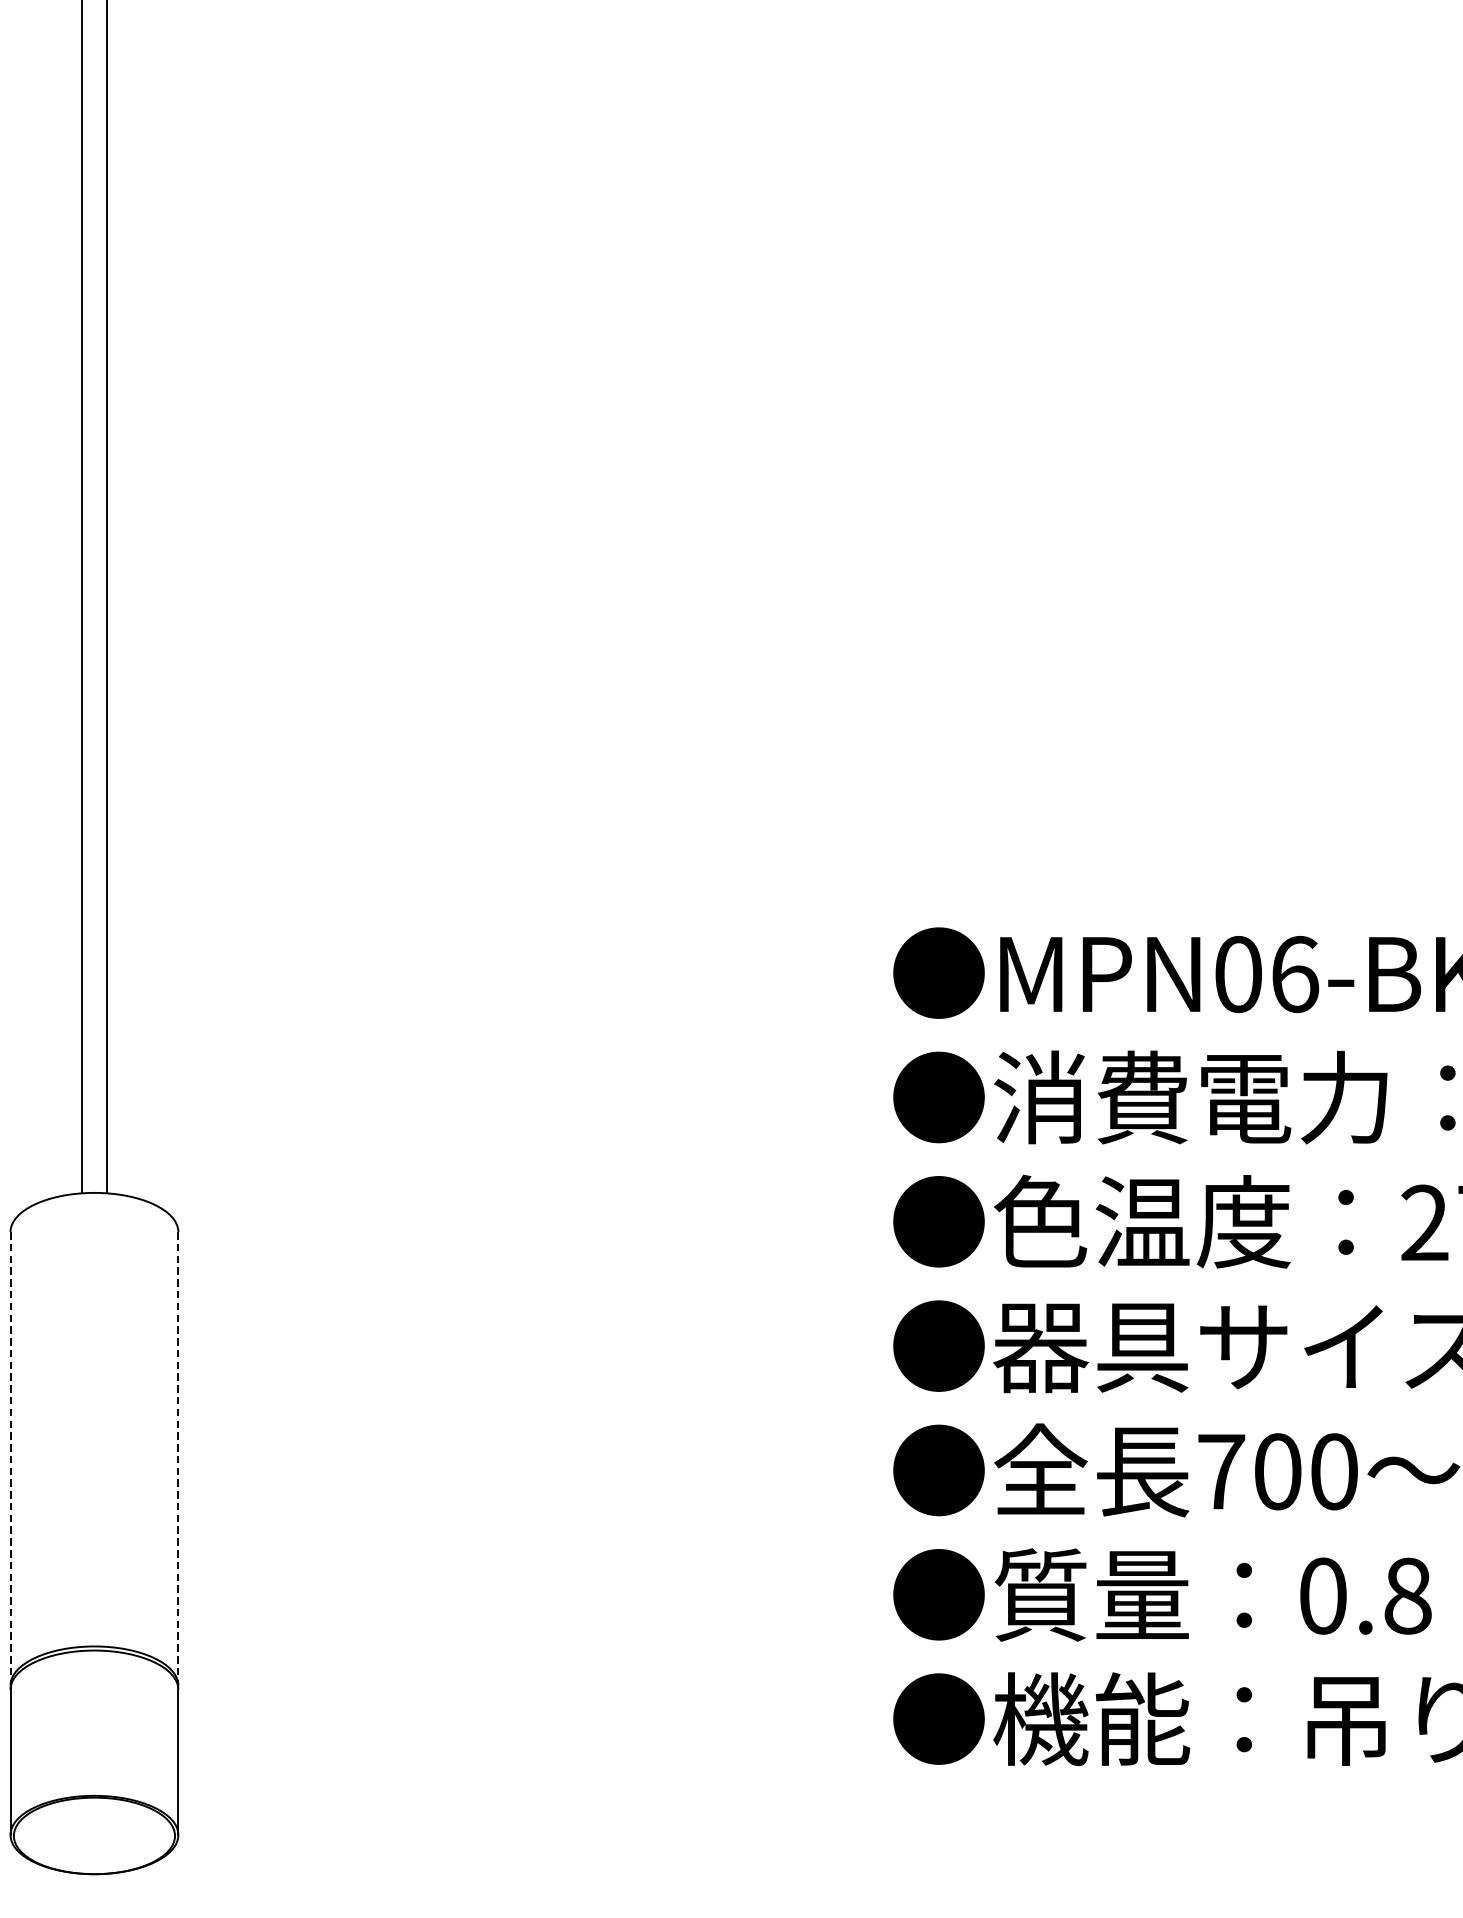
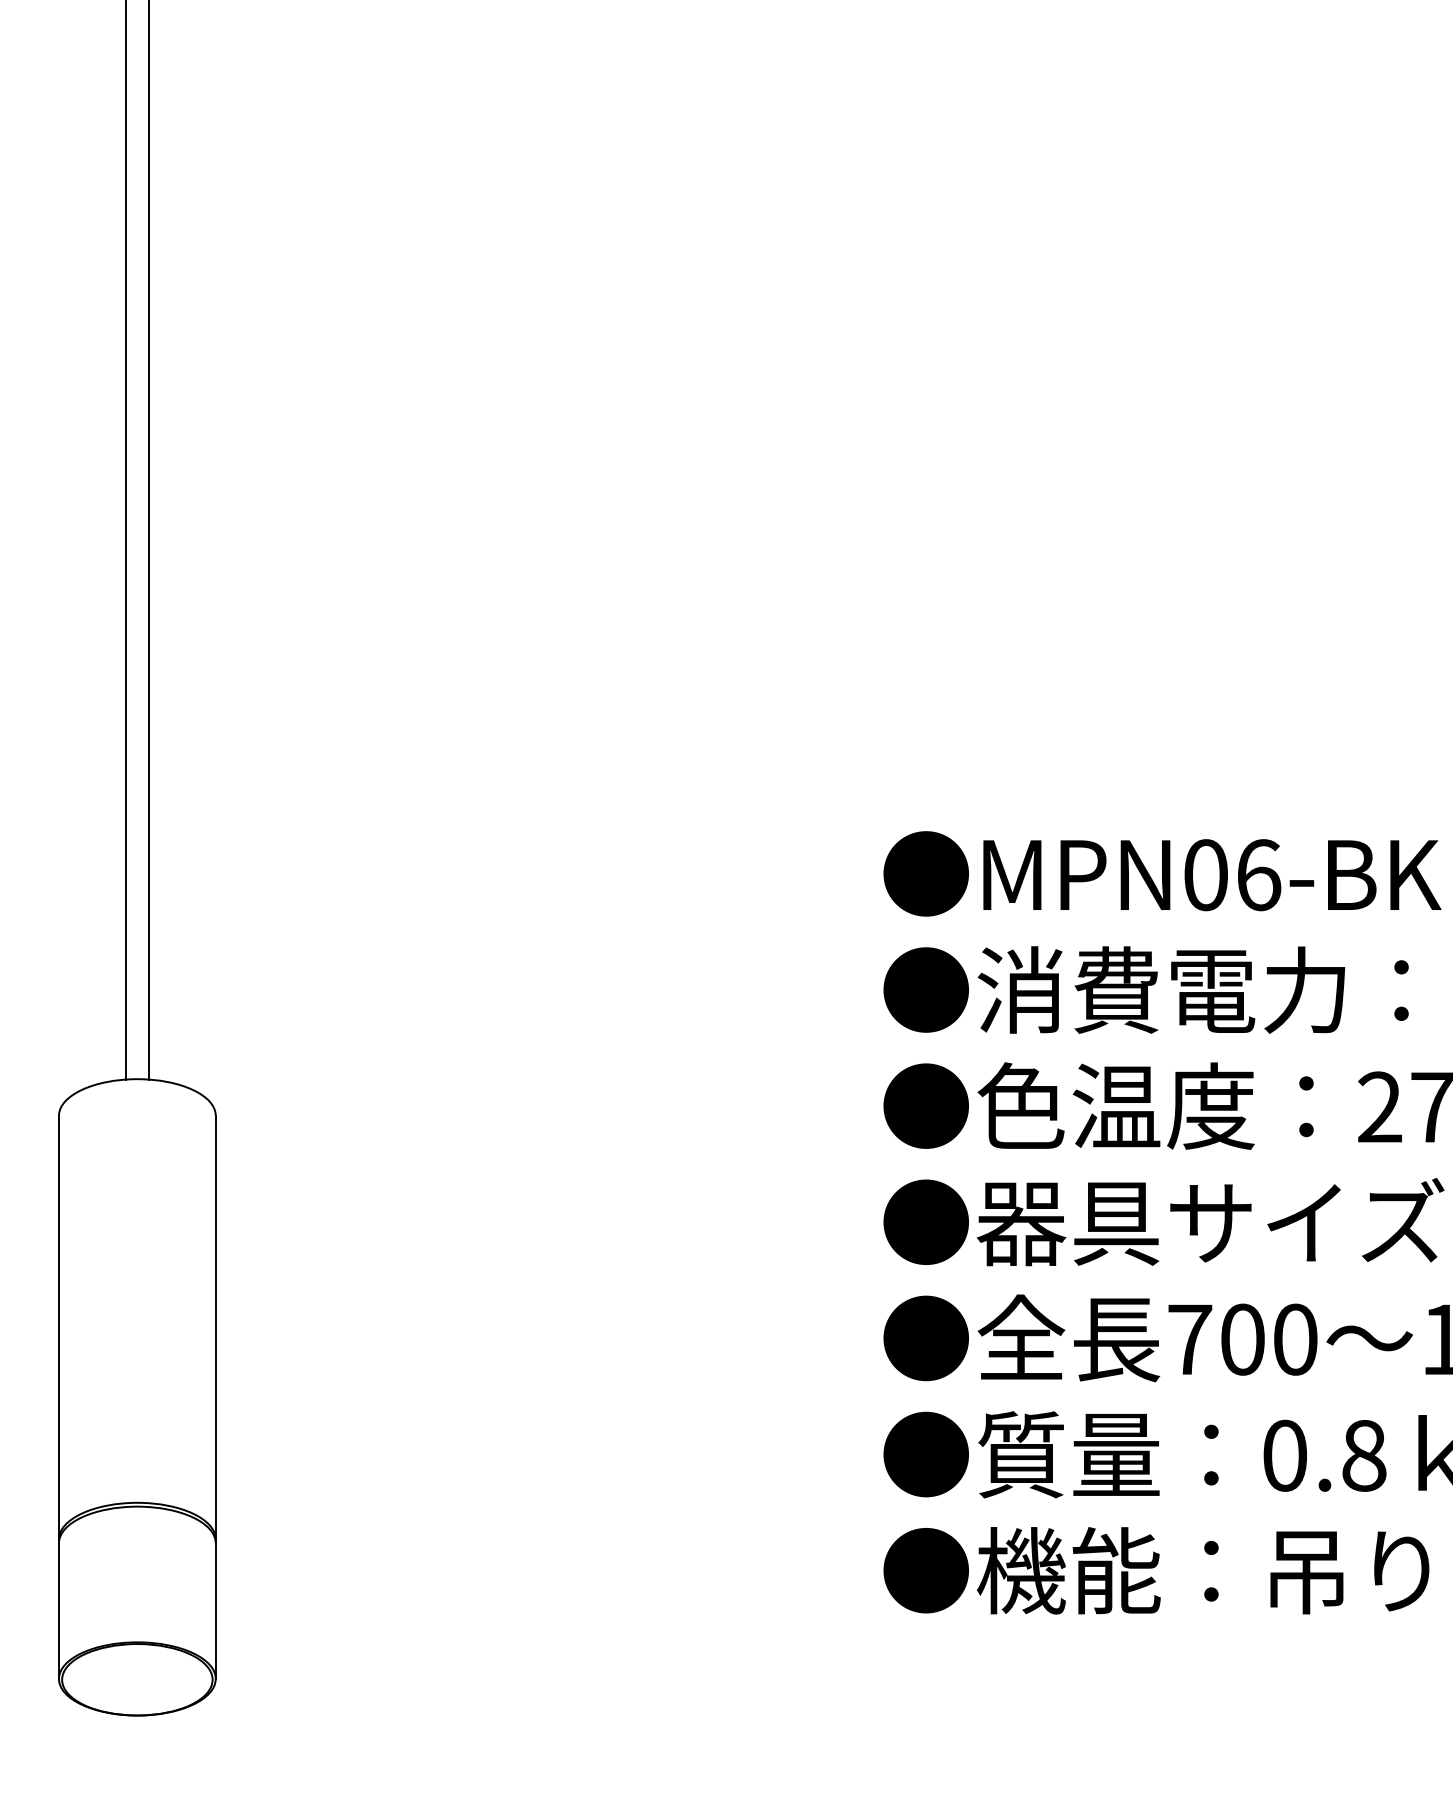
line: (10, 1458) -> (58, 1327), dashed -> solid
line: (178, 1458) -> (215, 1327), dashed -> solid

